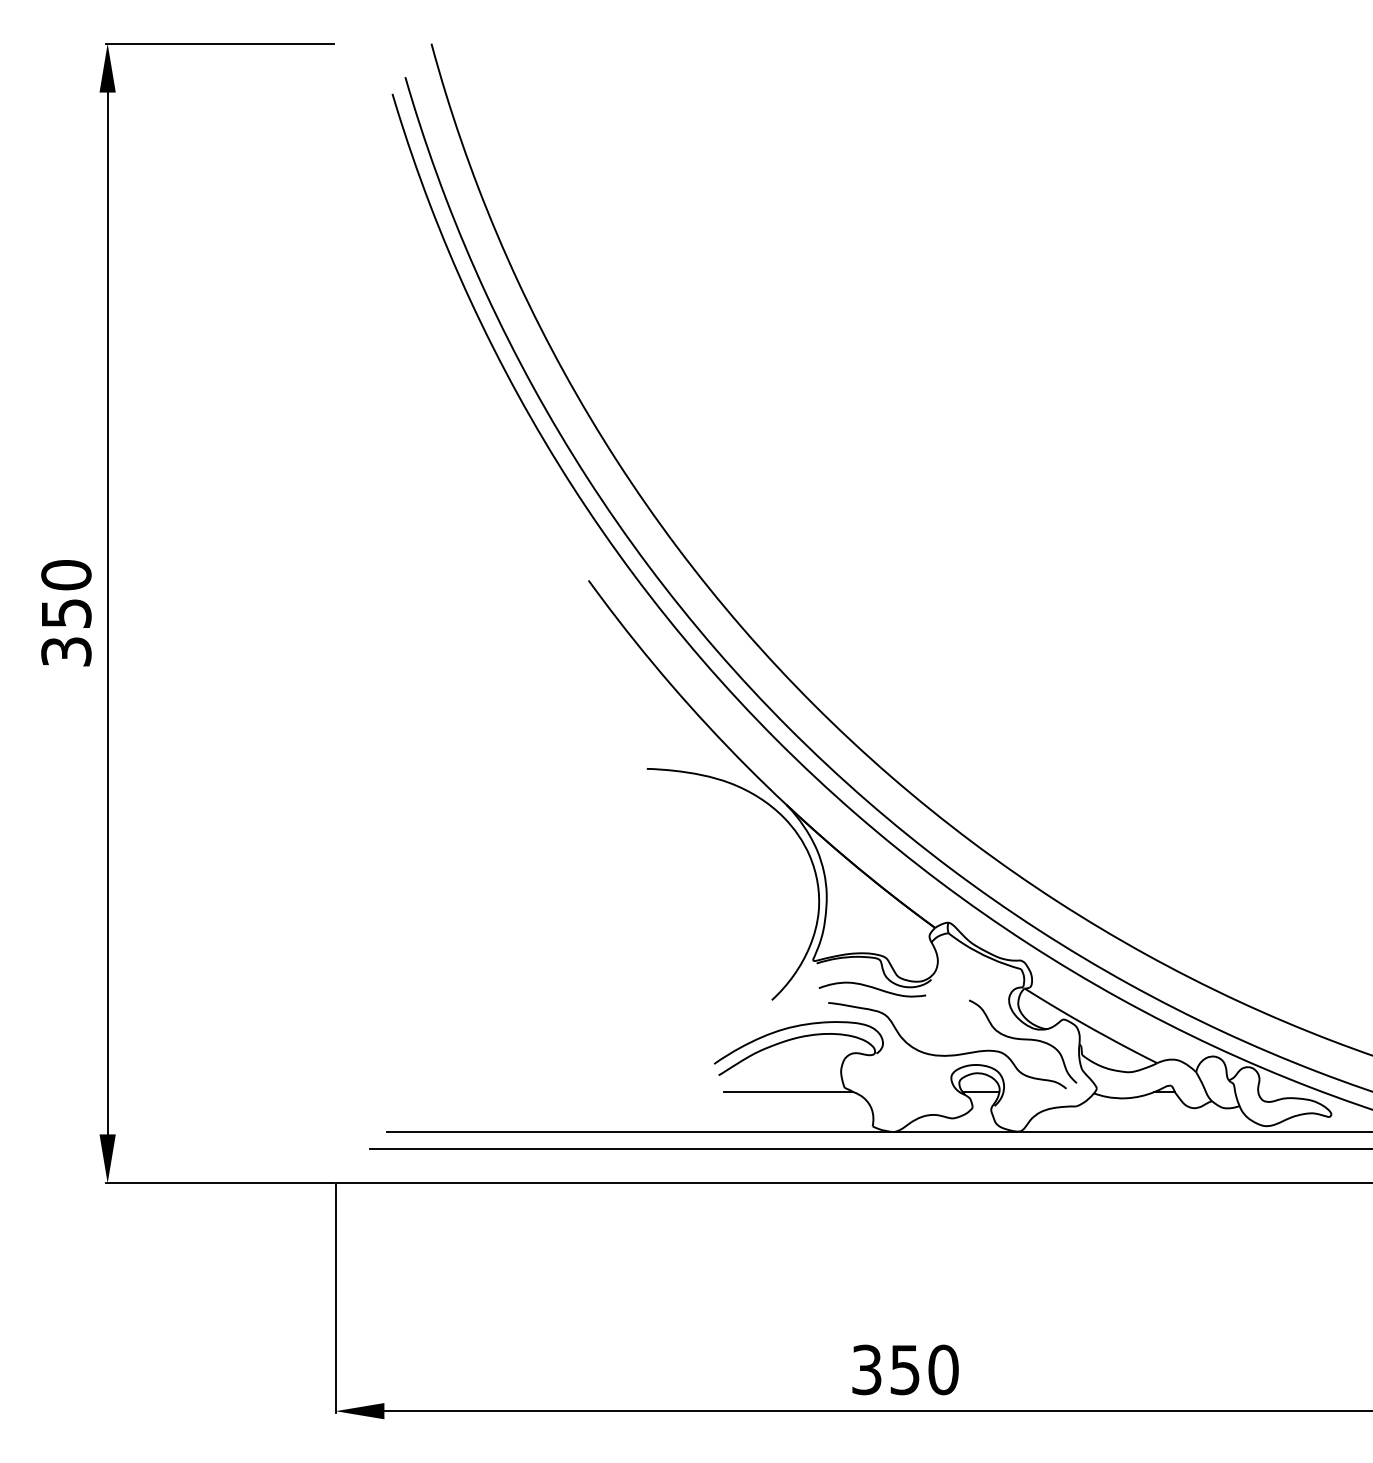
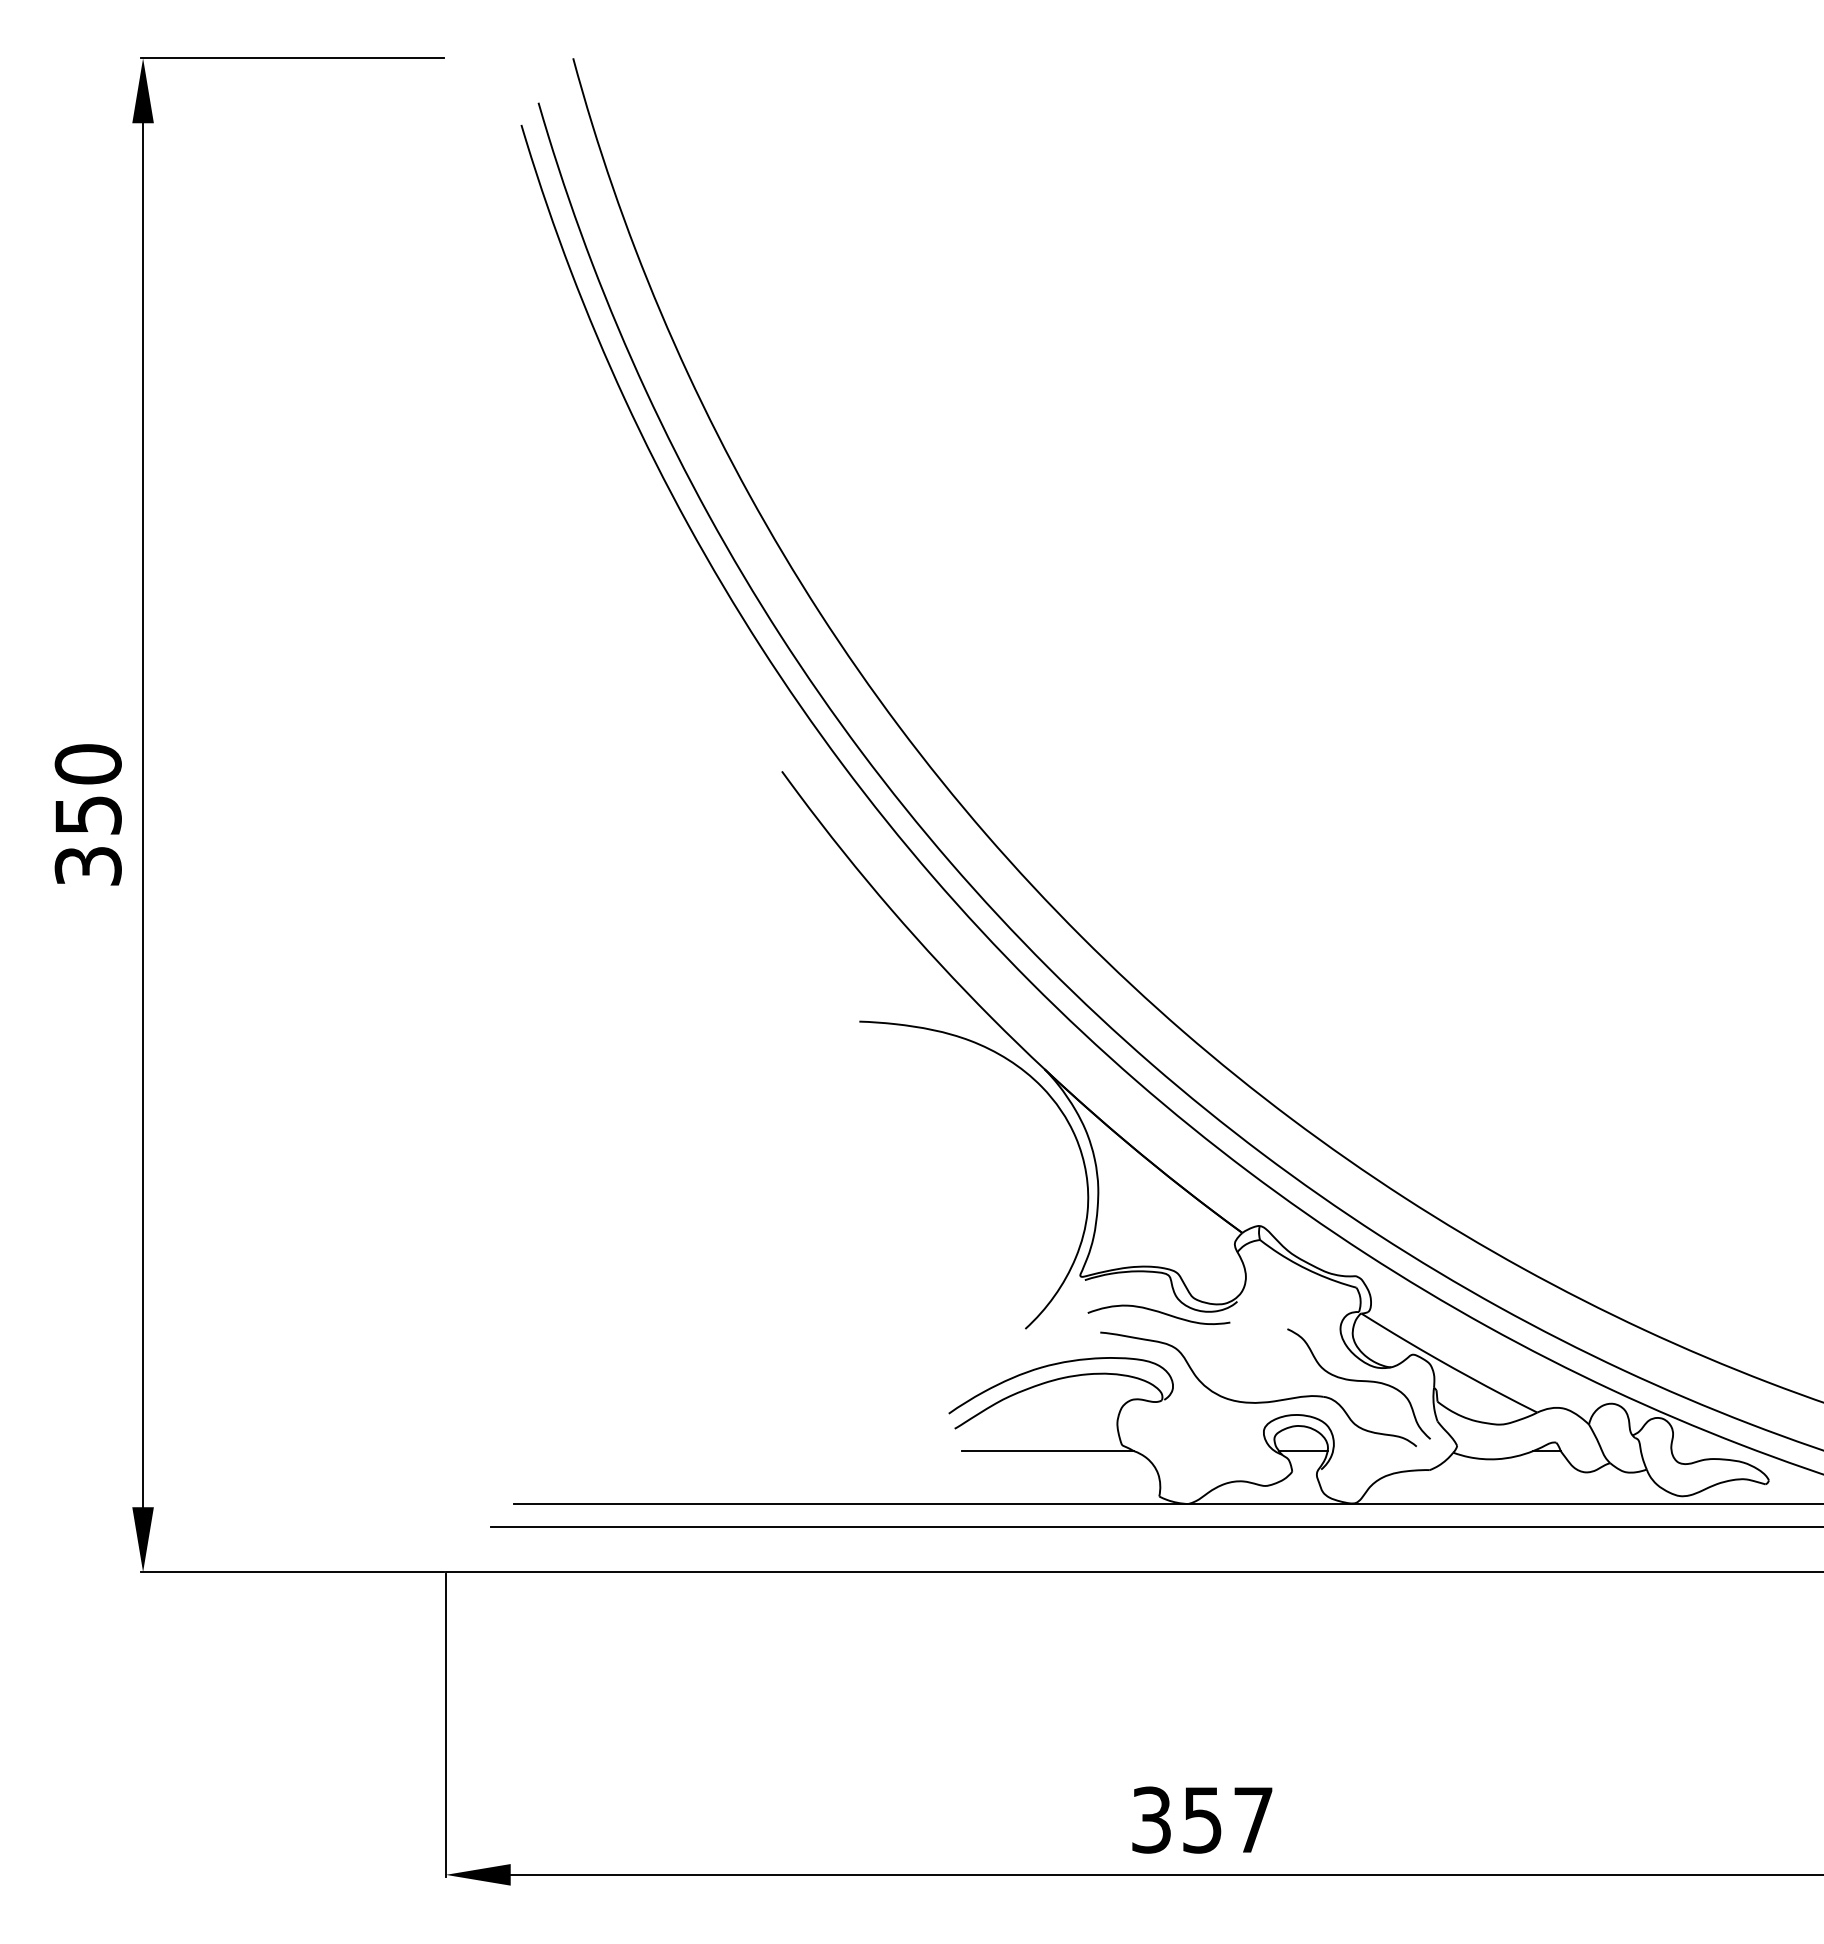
text: (943, 1369) -> (1253, 1819), 350 -> 357

